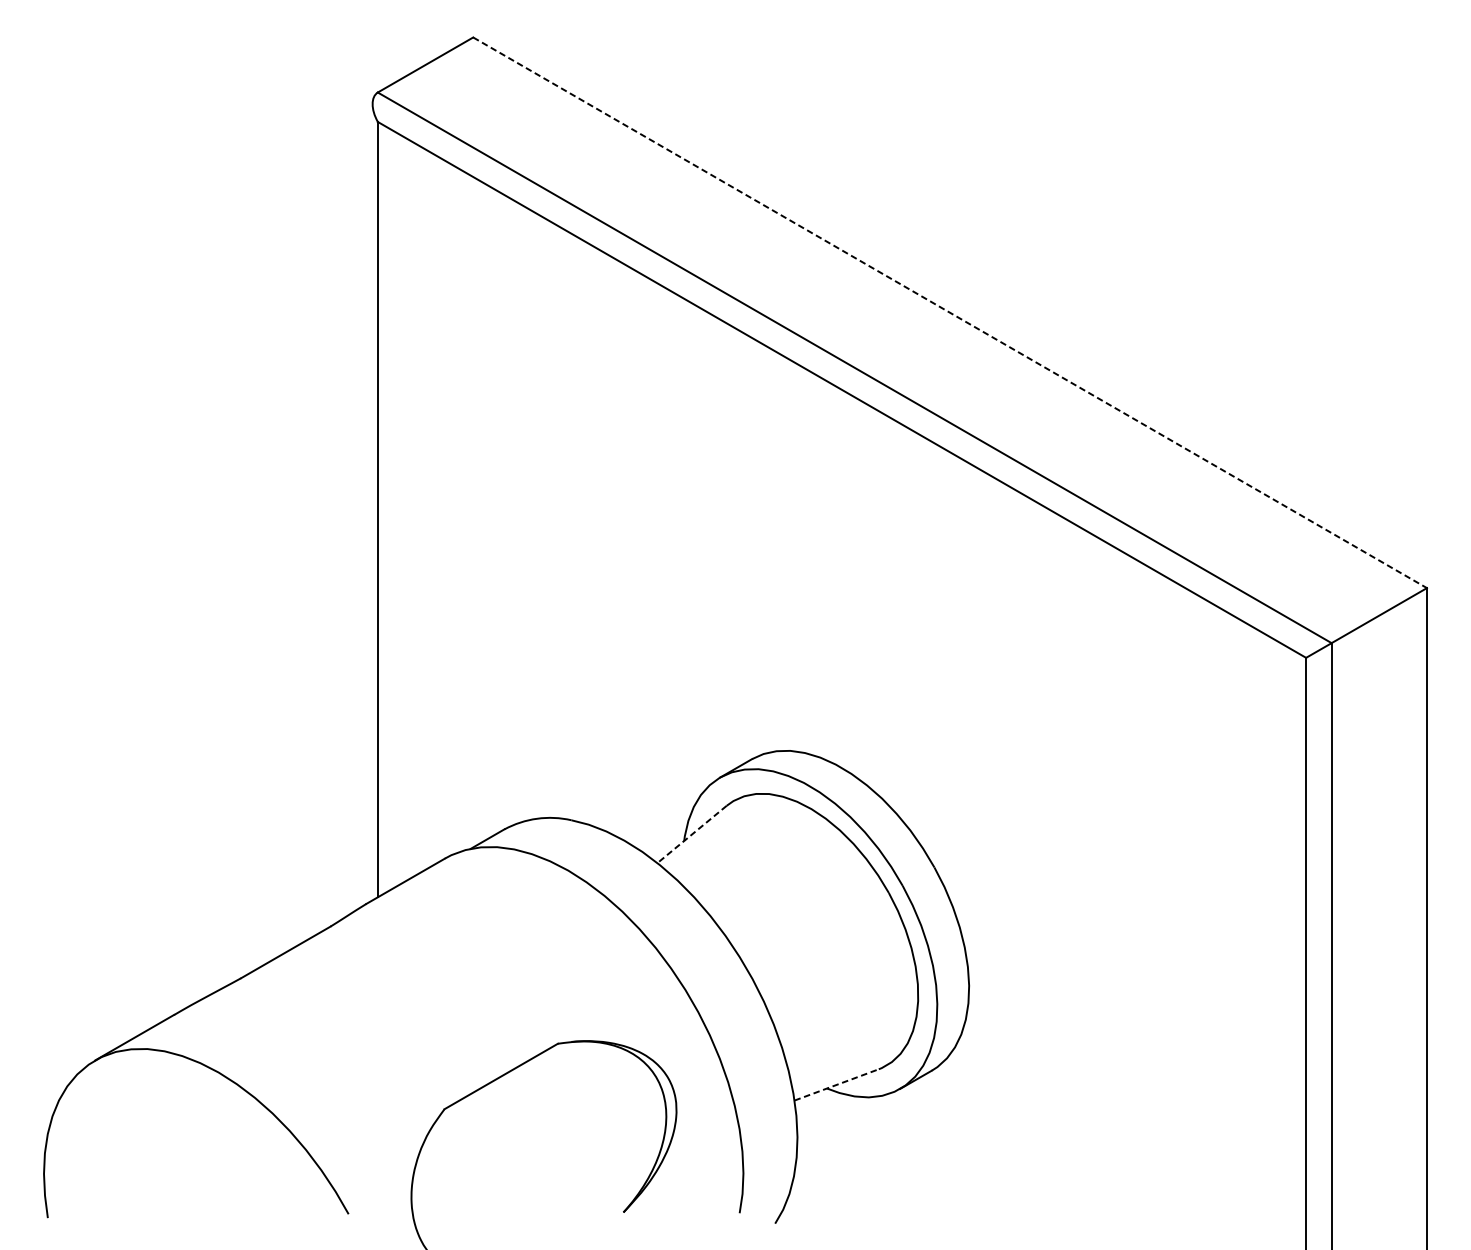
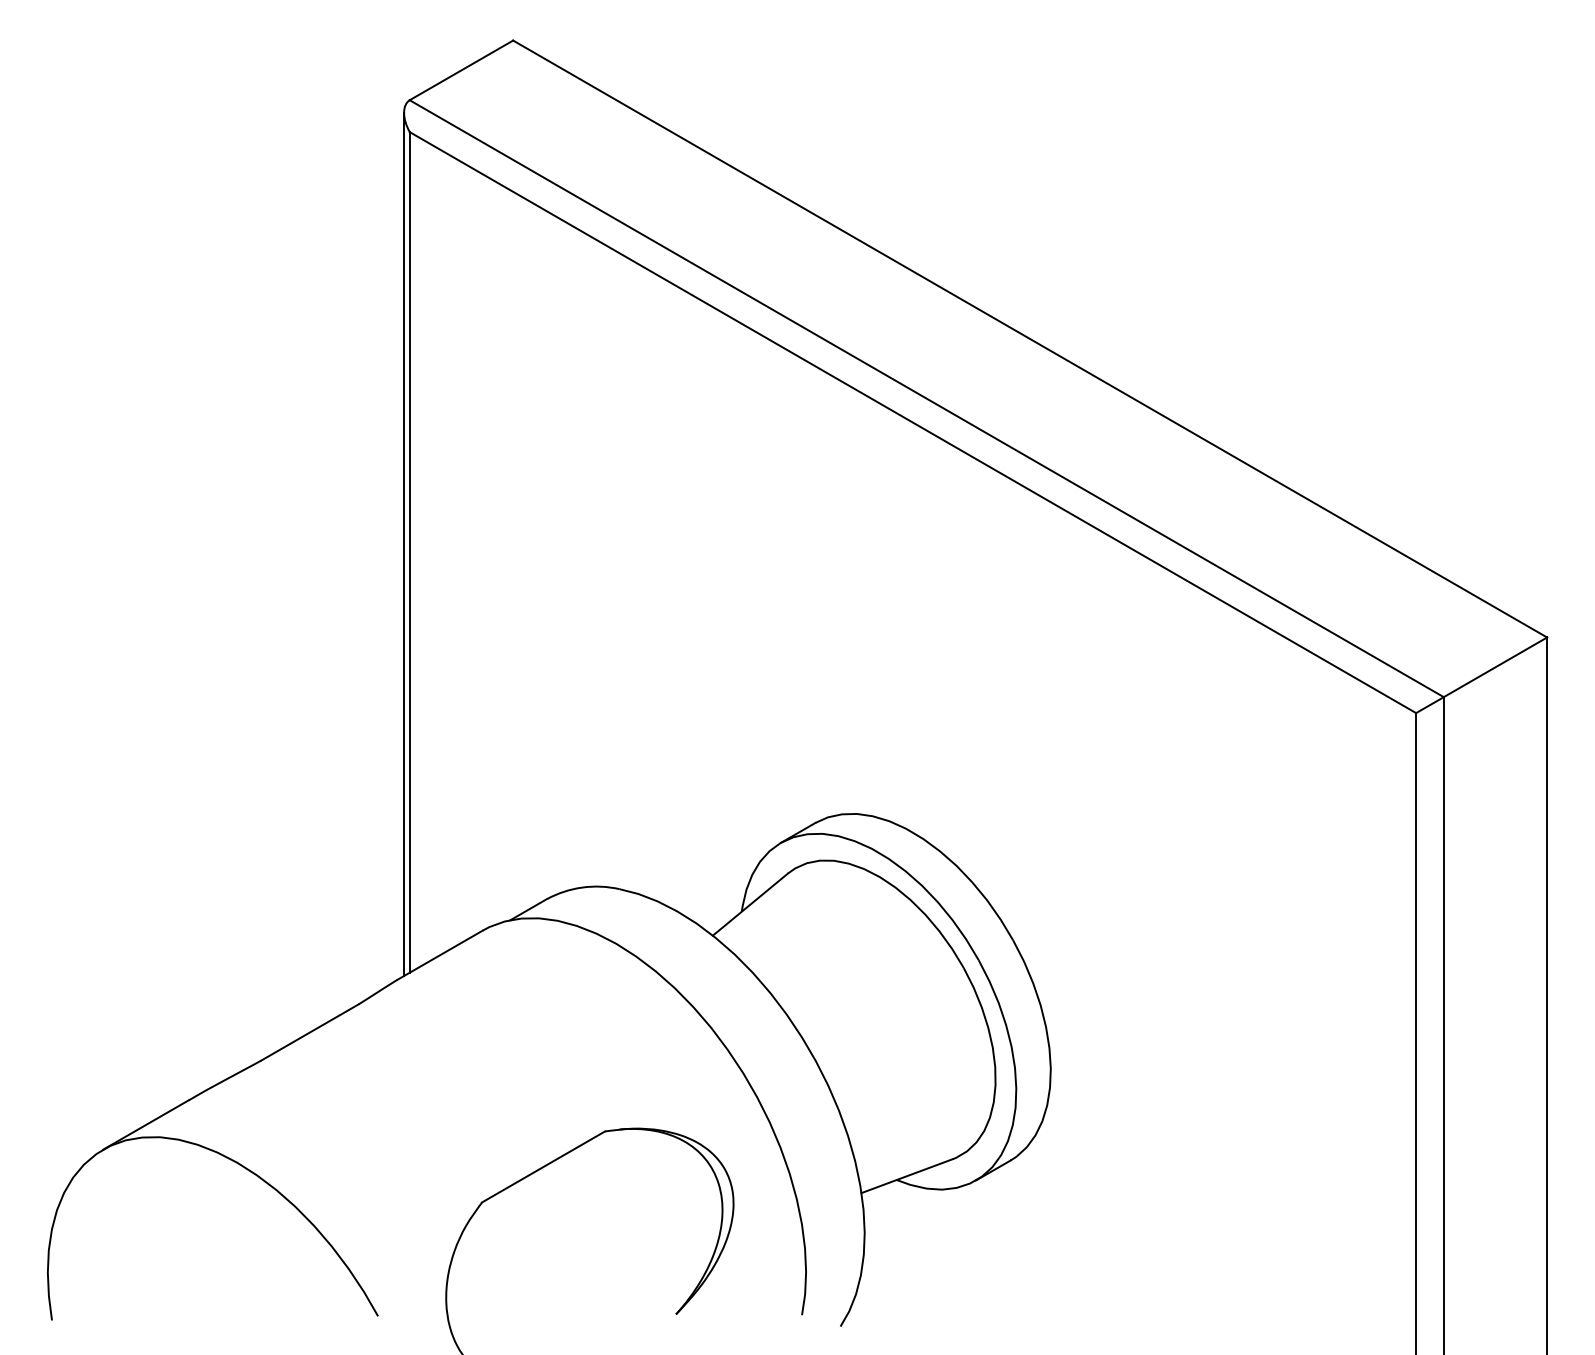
line: (950, 313) -> (1030, 339), dashed -> solid
line: (372, 501) -> (404, 543), added
line: (692, 834) -> (750, 904), dashed -> solid
line: (836, 1085) -> (907, 1176), dashed -> solid

